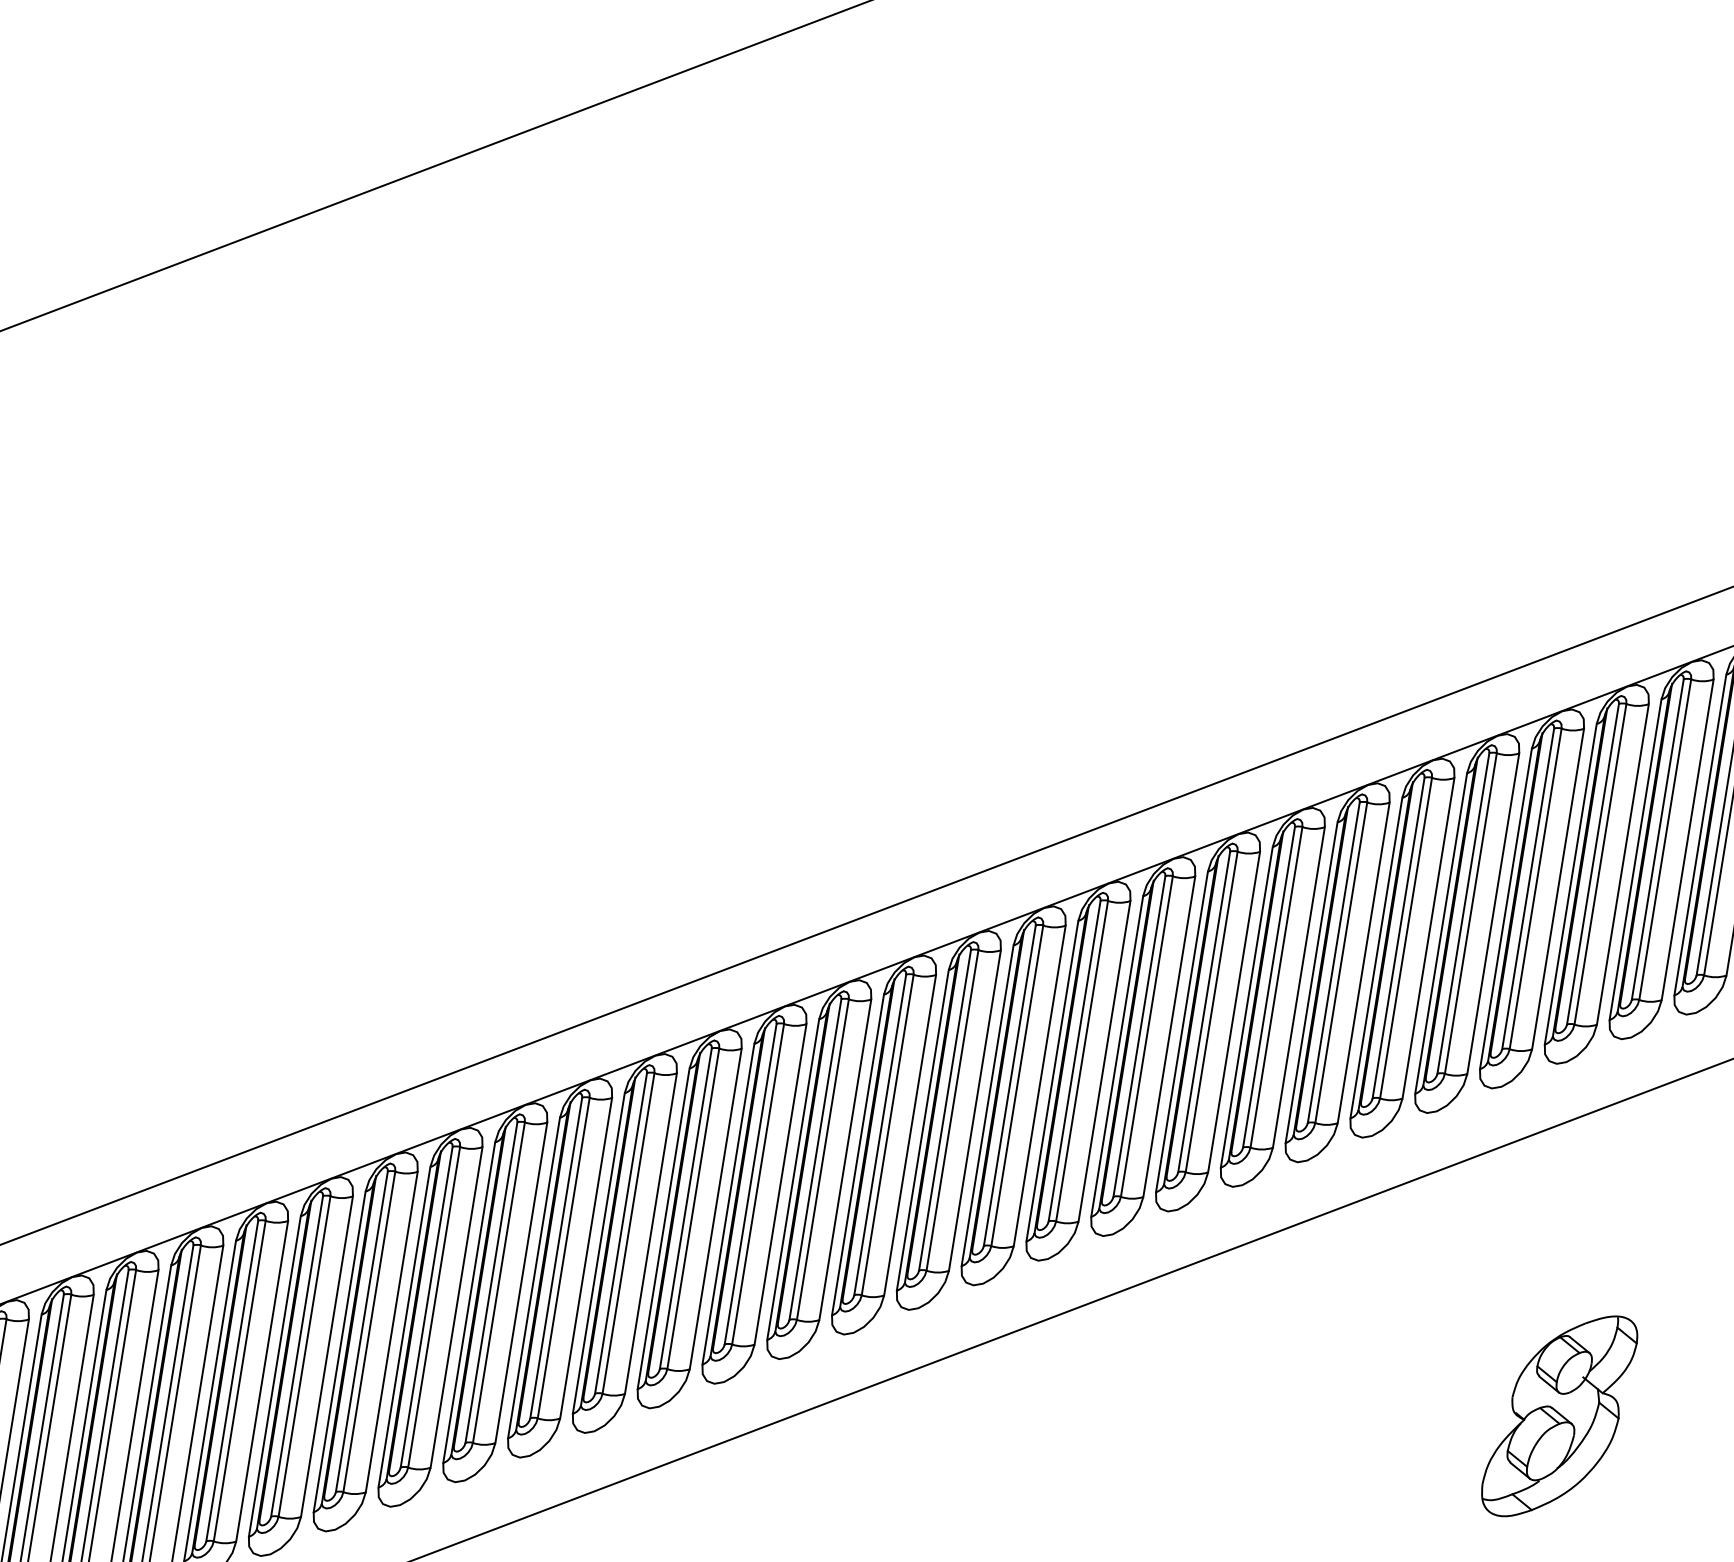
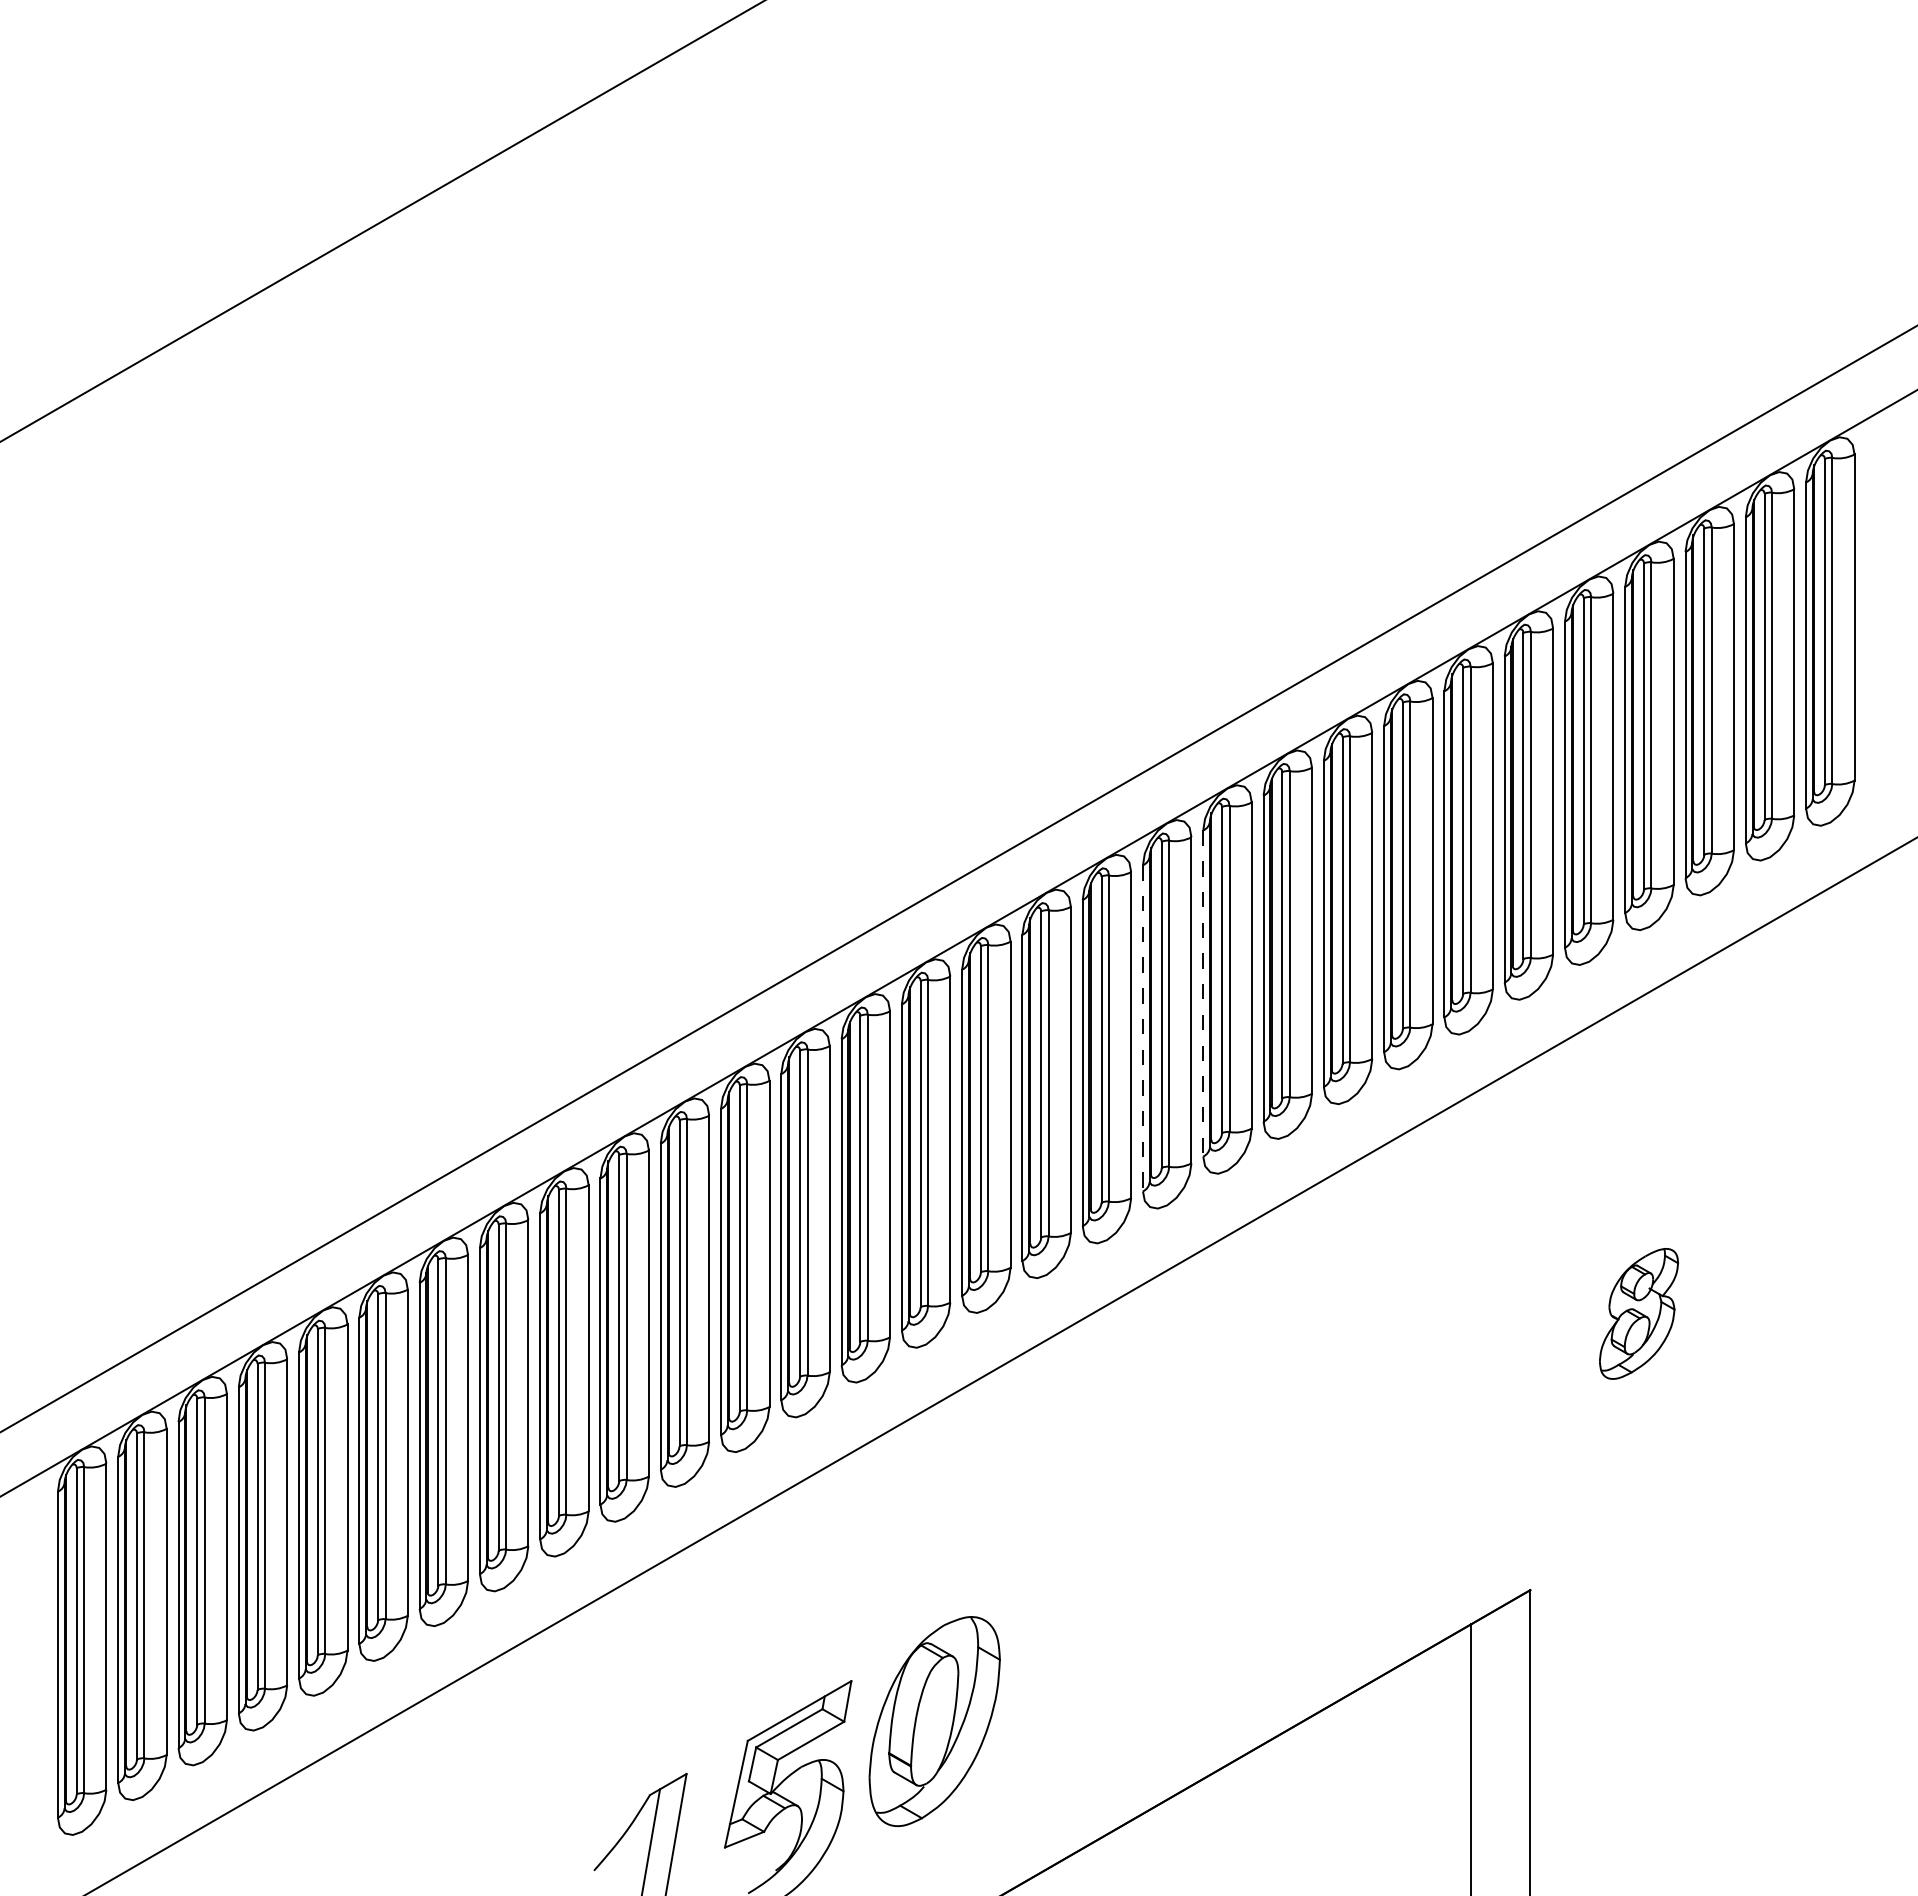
line: (1182, 1032) -> (1203, 994), solid -> dashed
line: (1116, 1056) -> (1142, 1028), solid -> dashed
part: (1558, 1415) -> (1638, 1313), size x0.6

